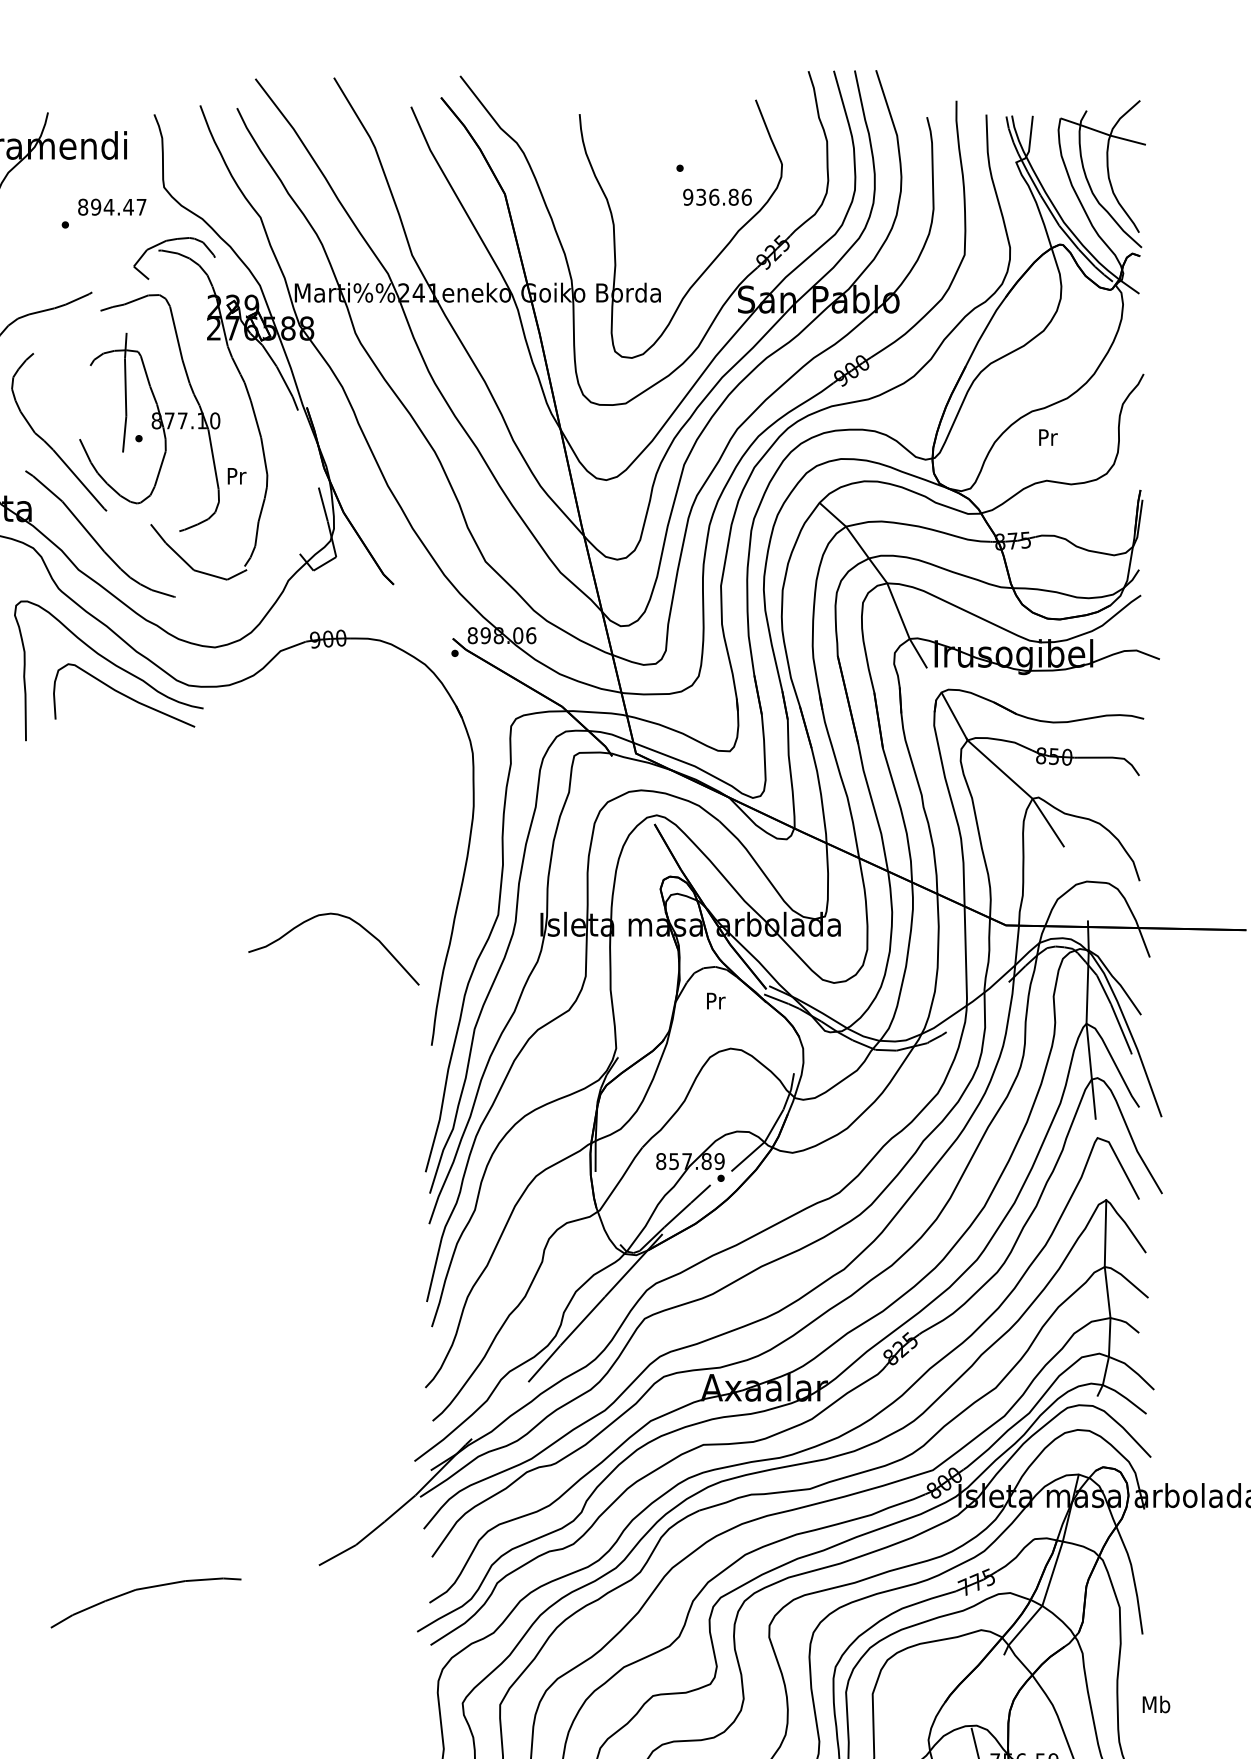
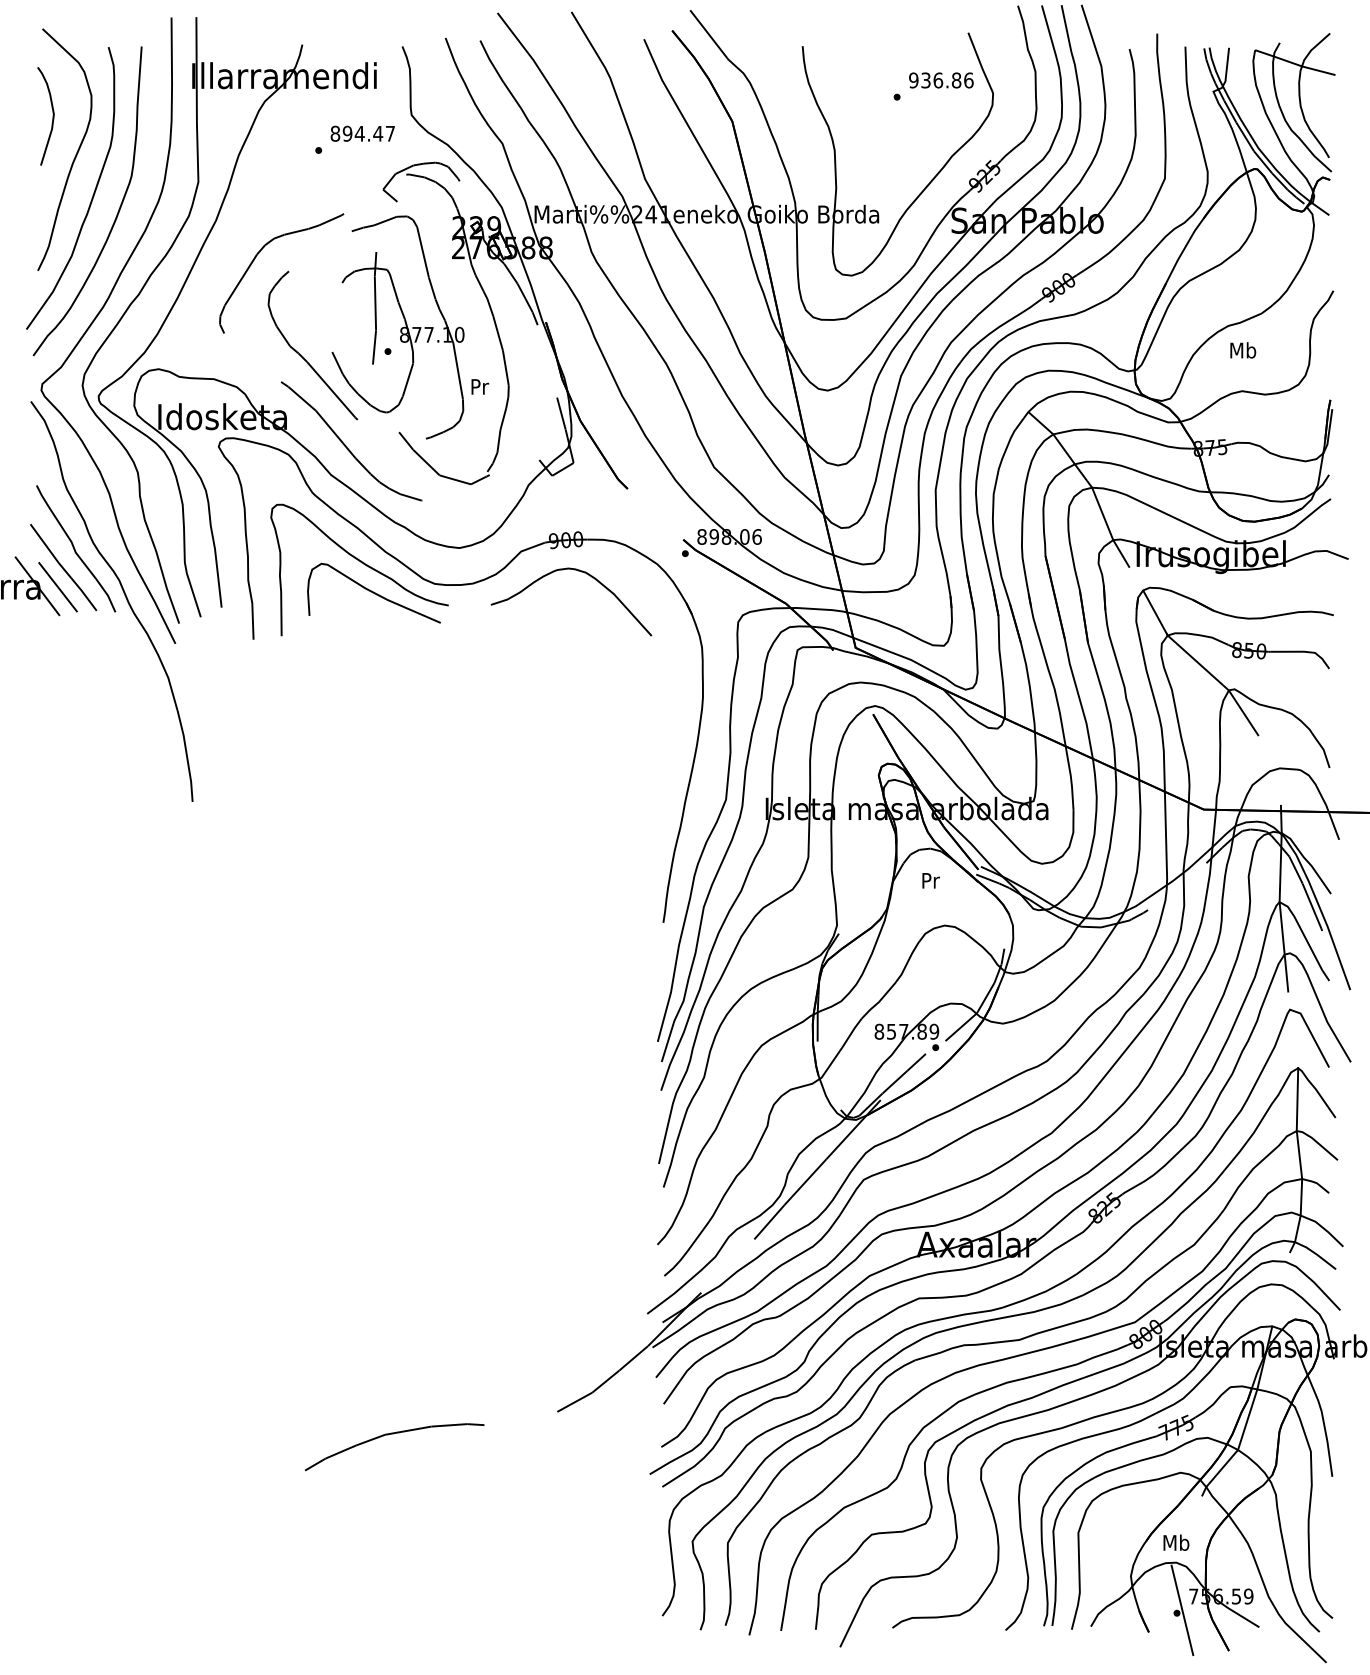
text: (717, 197) -> (941, 80), moved
text: (1048, 437) -> (1243, 350), Pr -> Mb
curve: (344, 917) -> (581, 572), moved
text: (1156, 1704) -> (1176, 1542), moved

